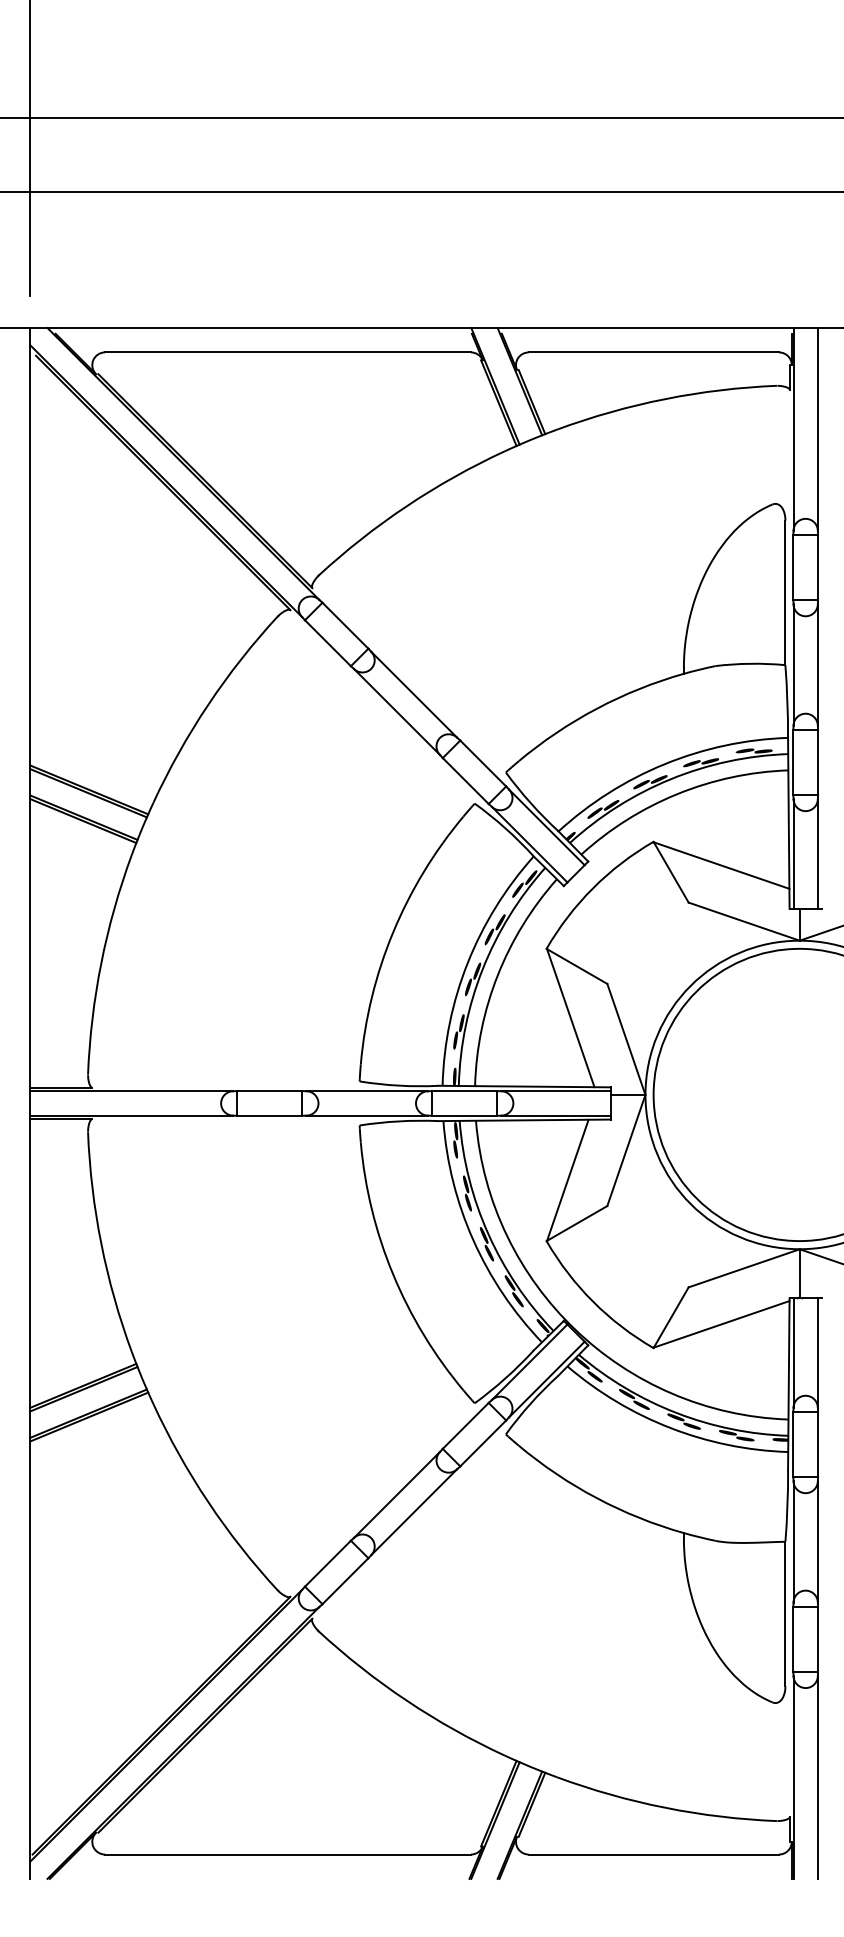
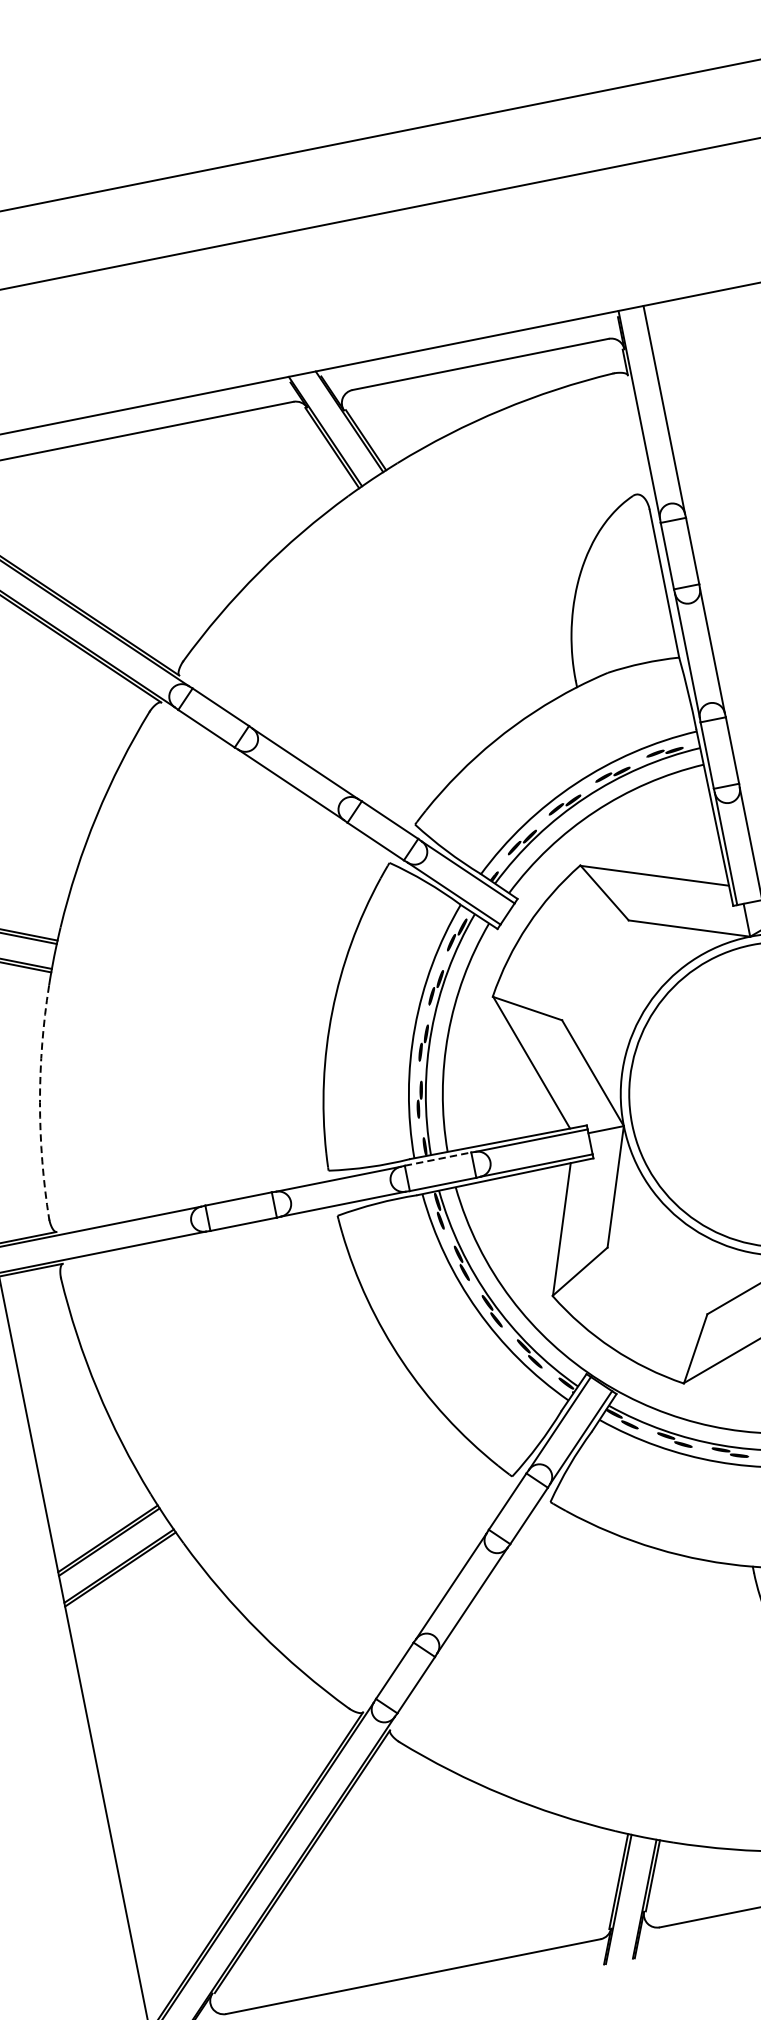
arc: (101, 963) -> (40, 1102), solid -> dashed
line: (465, 1091) -> (438, 1159), solid -> dashed

